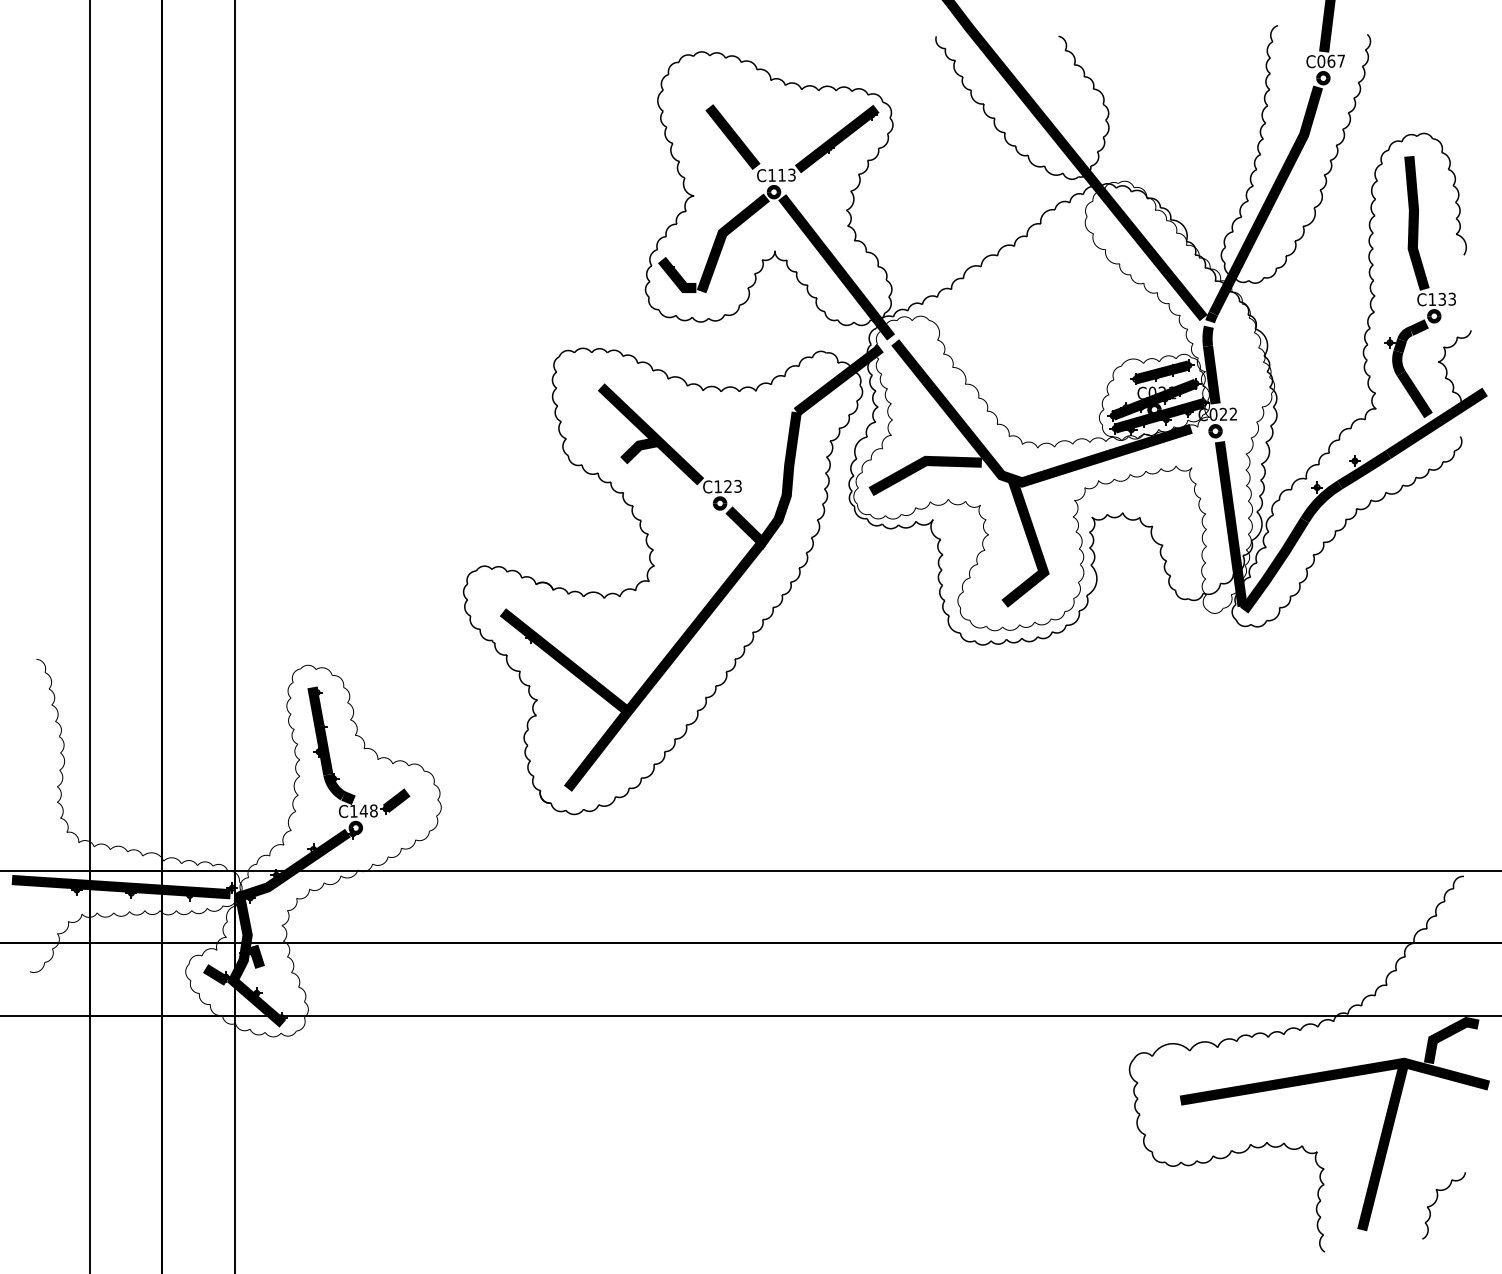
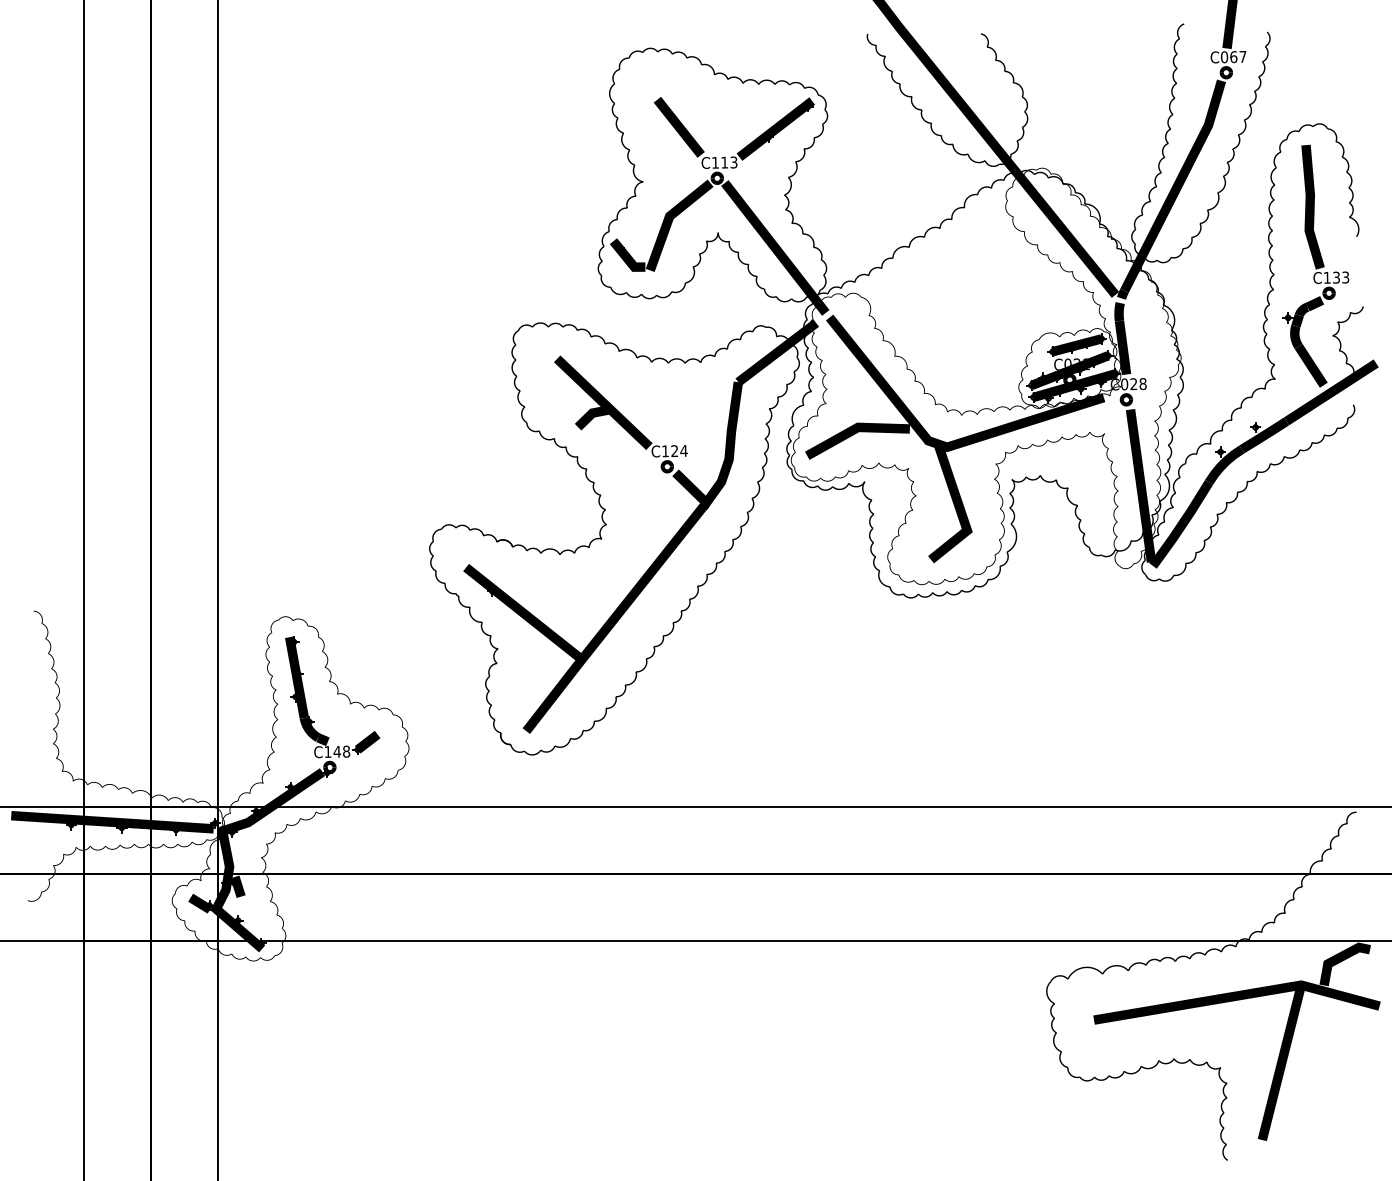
text: (1233, 413) -> (1143, 383), C022 -> C028
text: (738, 485) -> (684, 450), C123 -> C124
curve: (1437, 1200) -> (1332, 1112), removed

